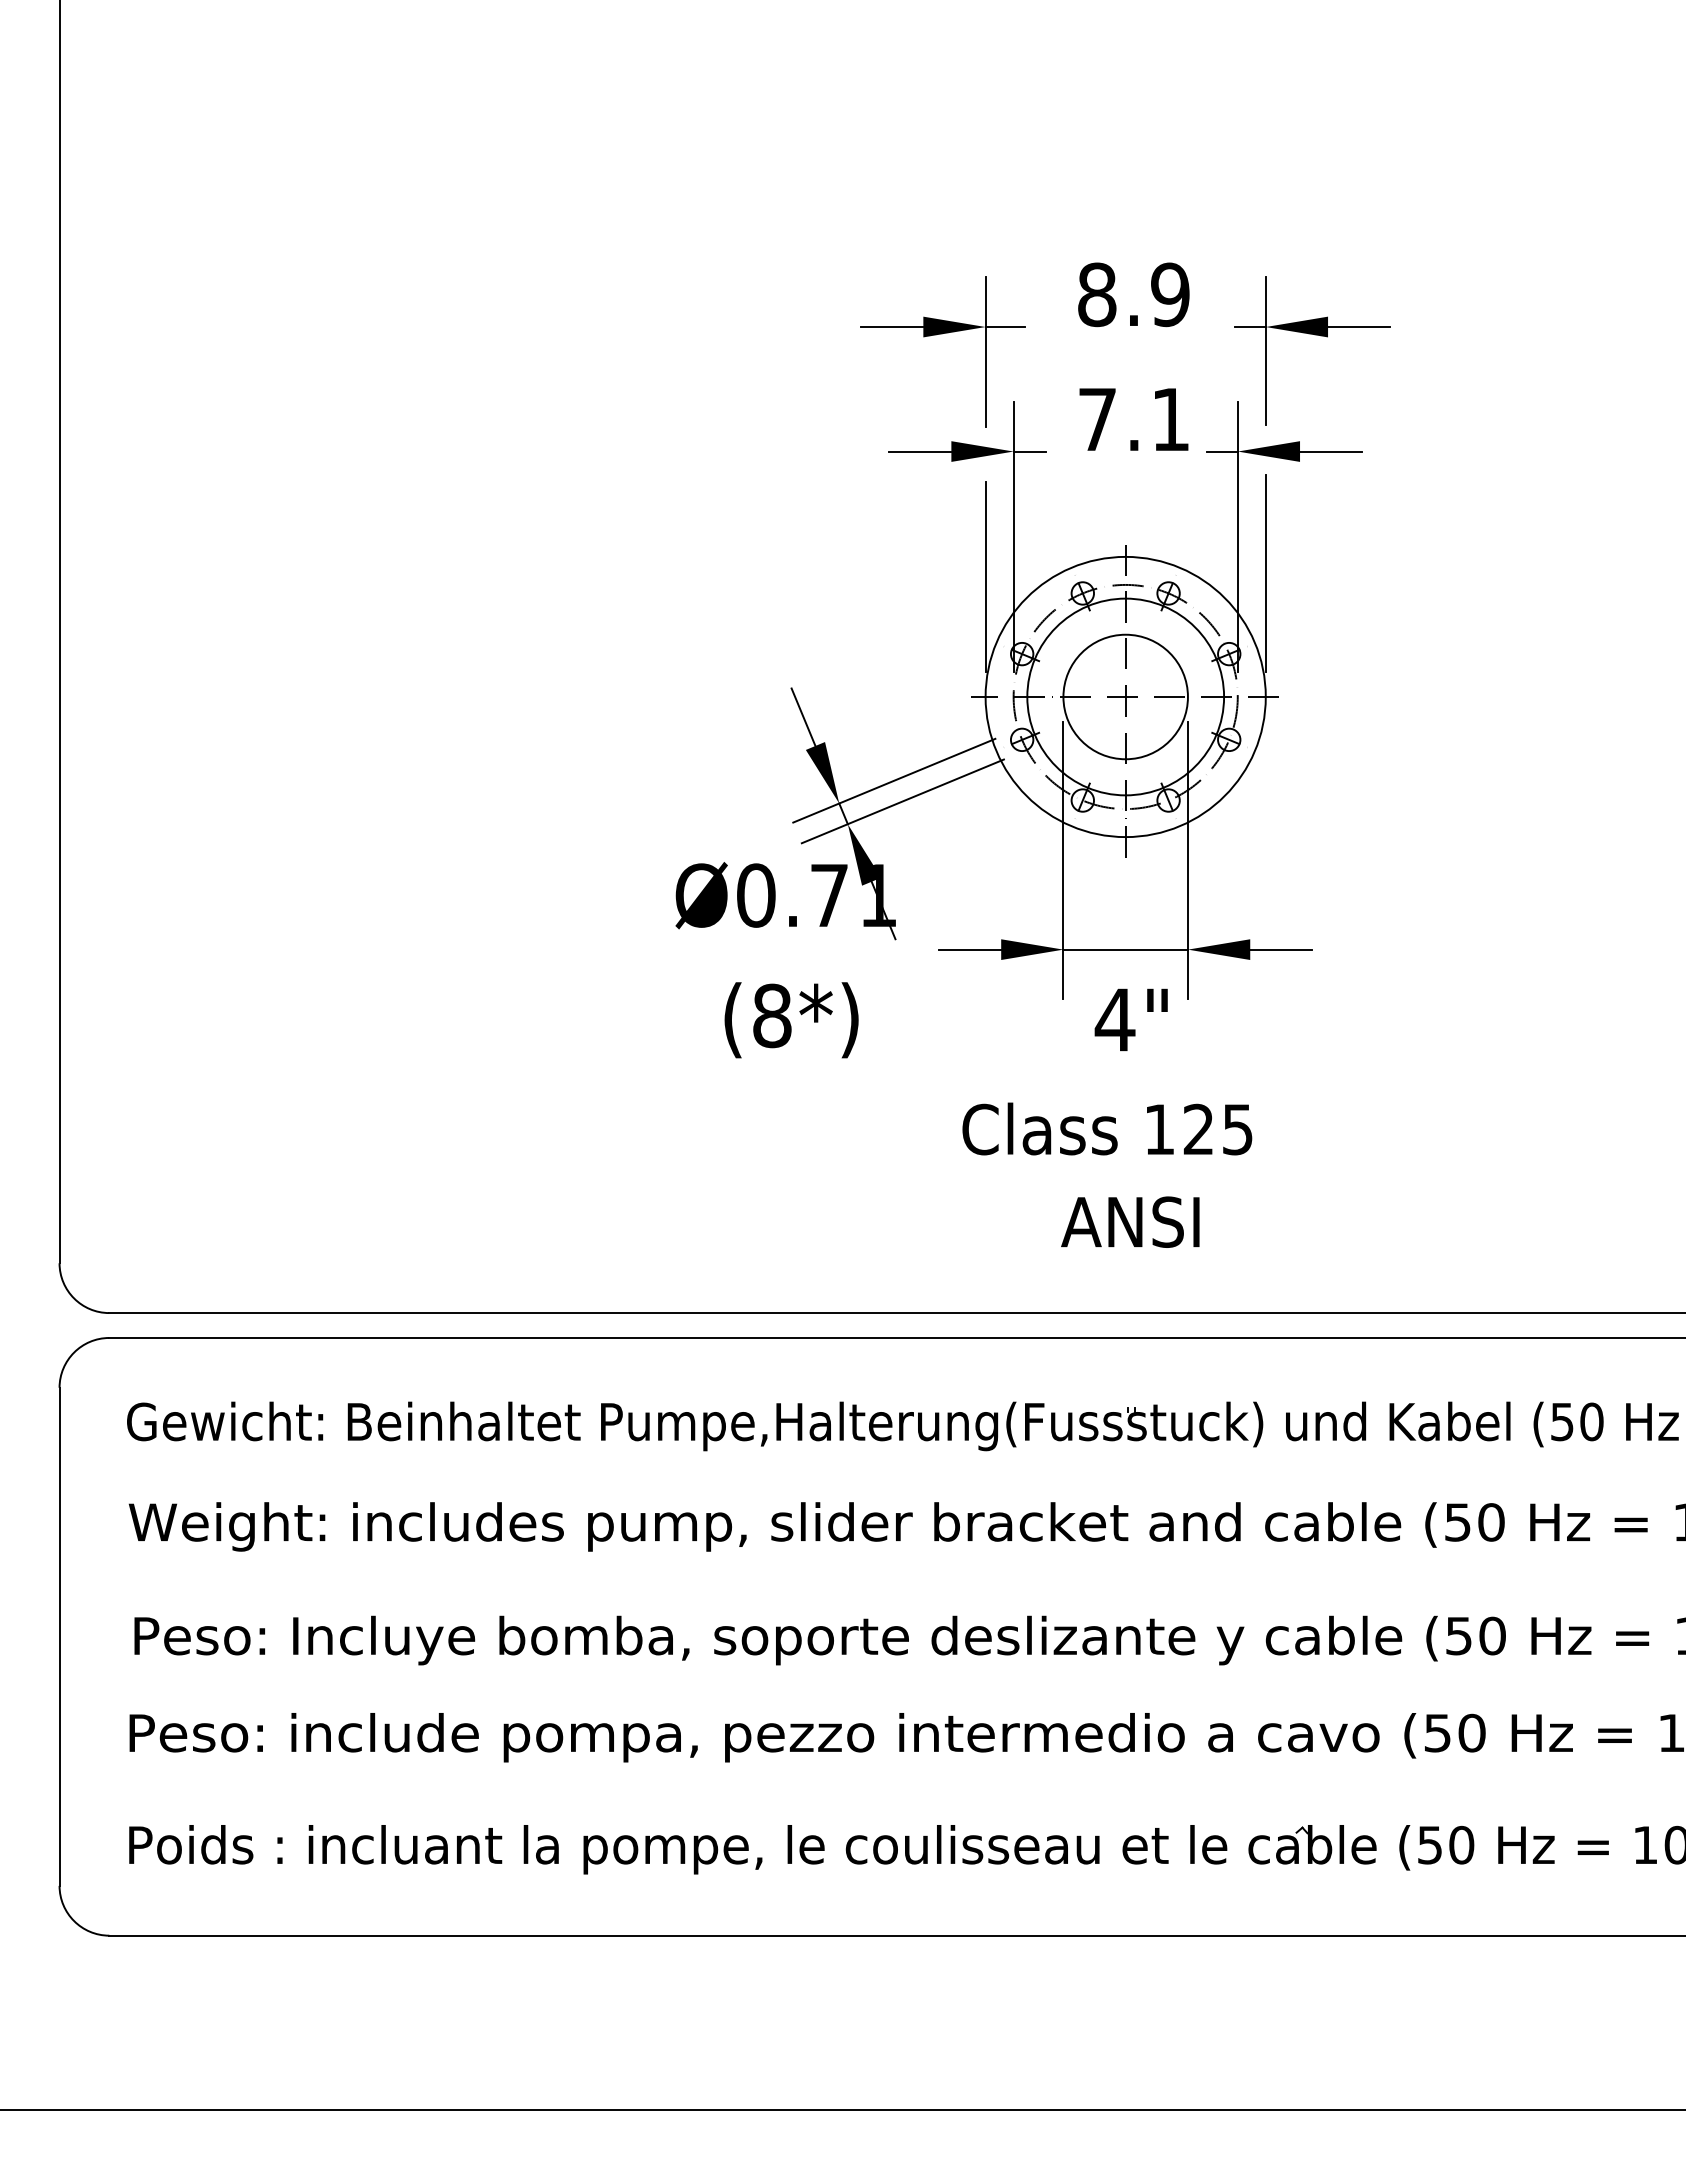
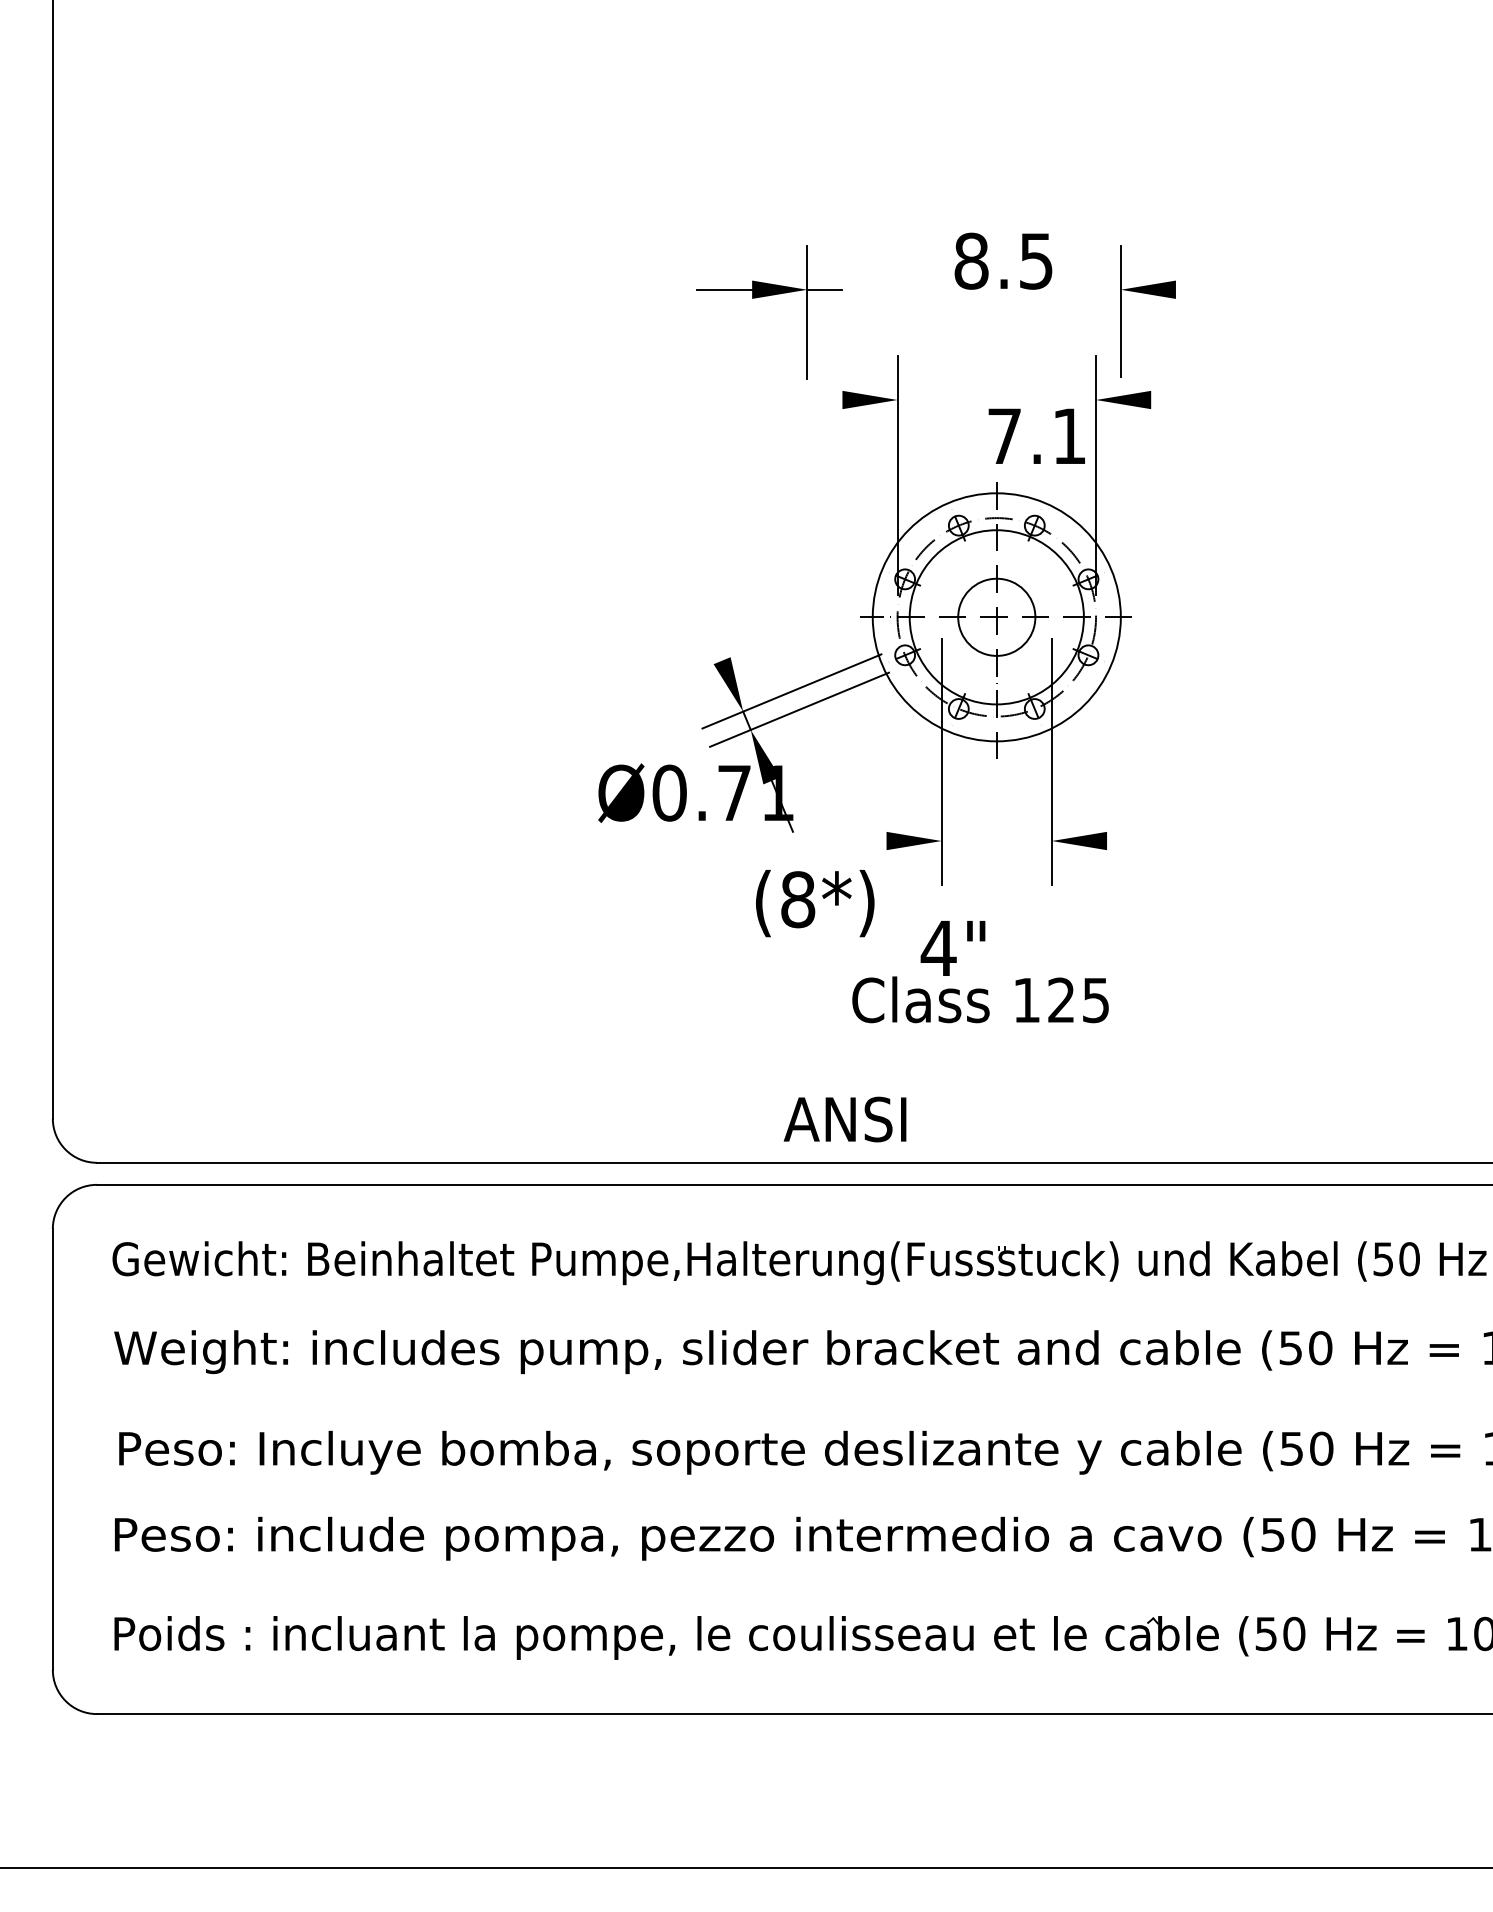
text: (1170, 294) -> (1036, 260), 8.9 -> 8.5
line: (1249, 327) -> (1106, 290), removed
line: (1359, 327) -> (1203, 290), removed
part: (942, 334) -> (769, 296), moved
text: (1133, 419) -> (1036, 436), moved
line: (920, 451) -> (815, 399), removed
line: (1029, 451) -> (911, 399), removed
line: (1222, 451) -> (1082, 399), removed
line: (1331, 451) -> (1179, 399), removed
line: (1265, 573) -> (1120, 507), removed
line: (985, 576) -> (872, 510), removed
circle: (1125, 696) -> (996, 616), size x0.7
line: (803, 717) -> (711, 635), removed
line: (969, 949) -> (858, 840), removed
line: (1125, 949) -> (996, 840), removed
line: (1281, 949) -> (1134, 840), removed
text: (1130, 1019) -> (952, 948), moved
text: (791, 1020) -> (815, 903), moved
text: (1130, 1221) -> (845, 1118), moved

